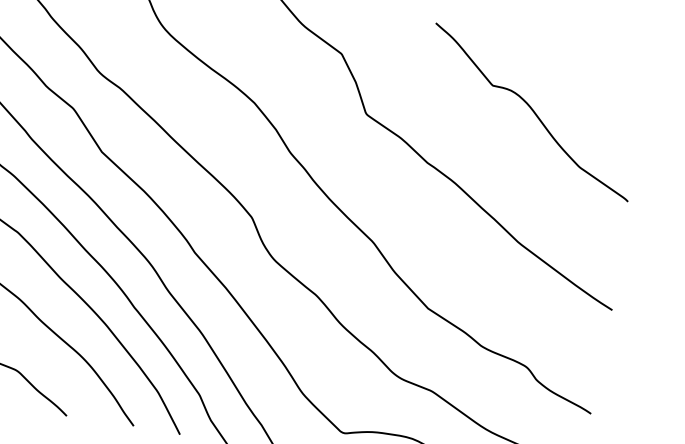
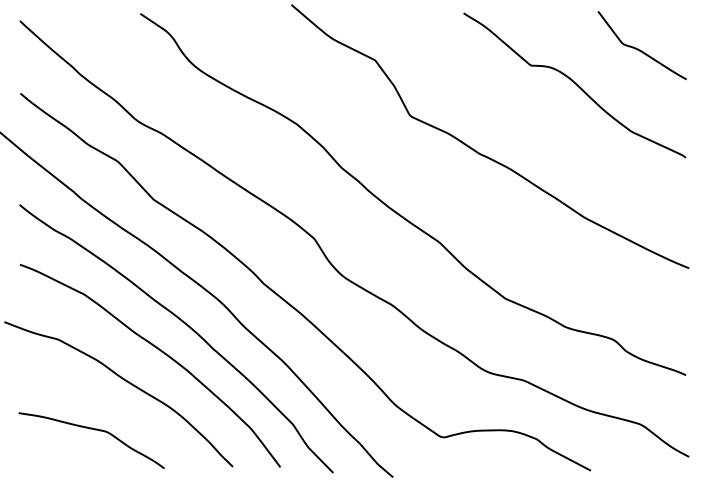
curve: (602, 88) -> (640, 49), added

